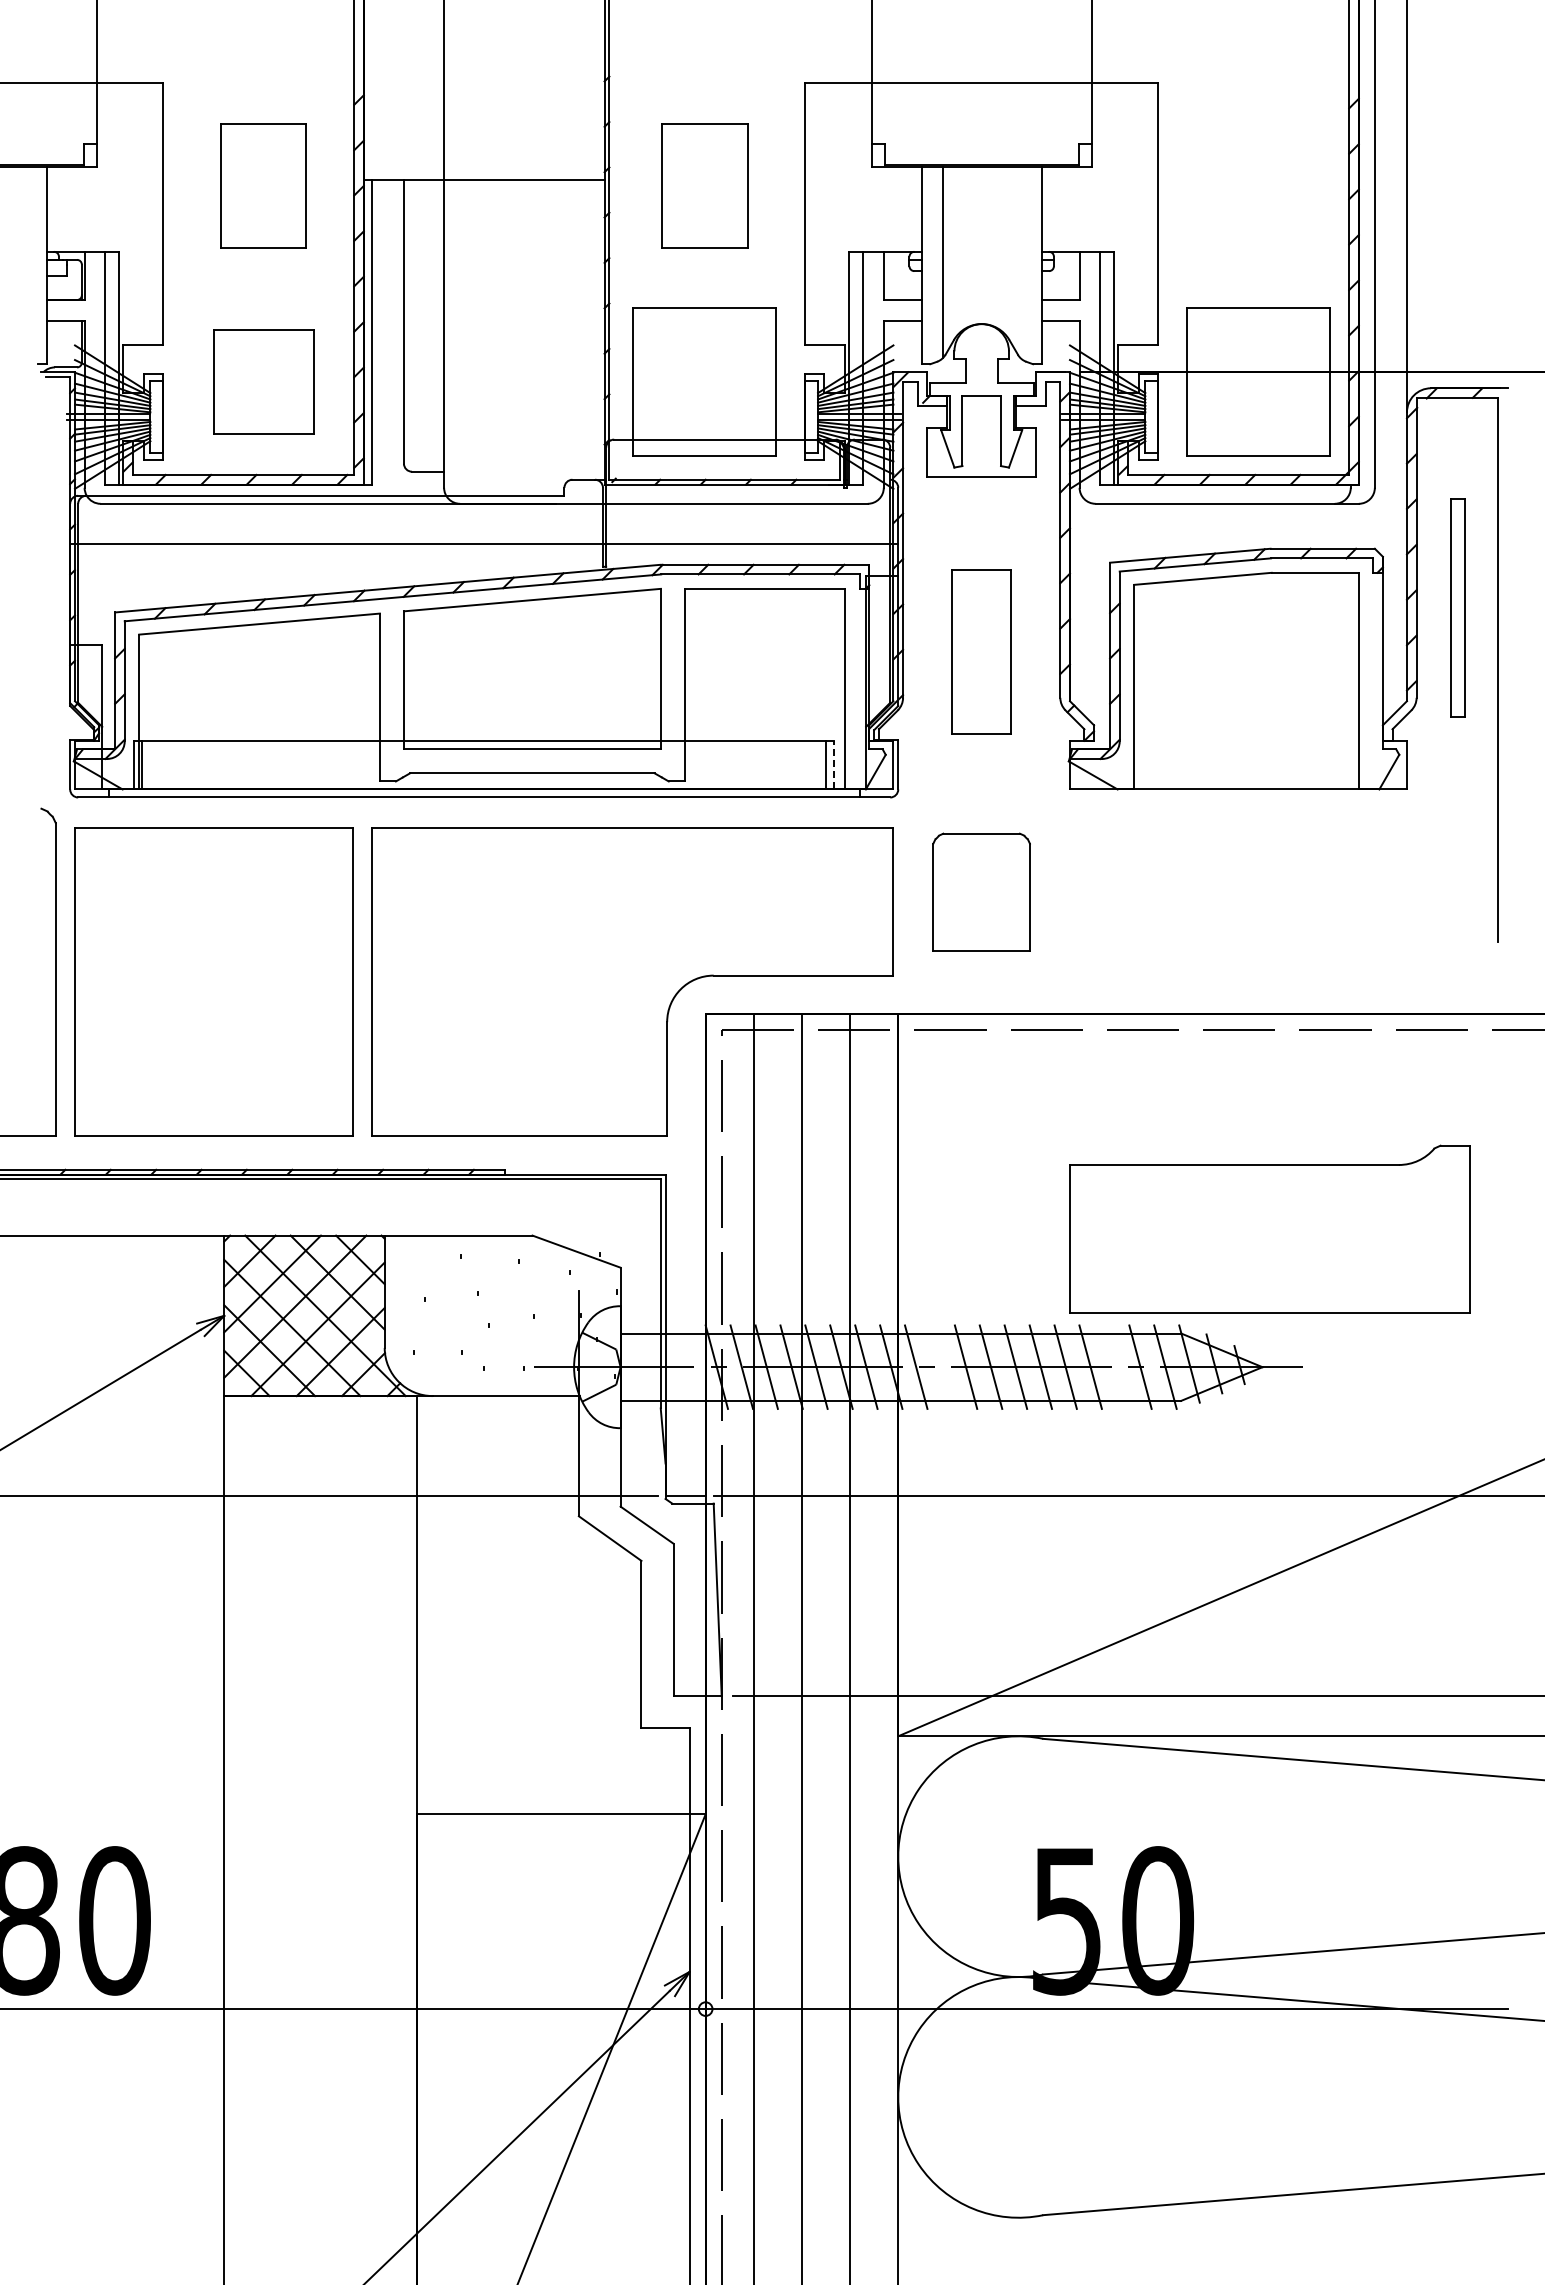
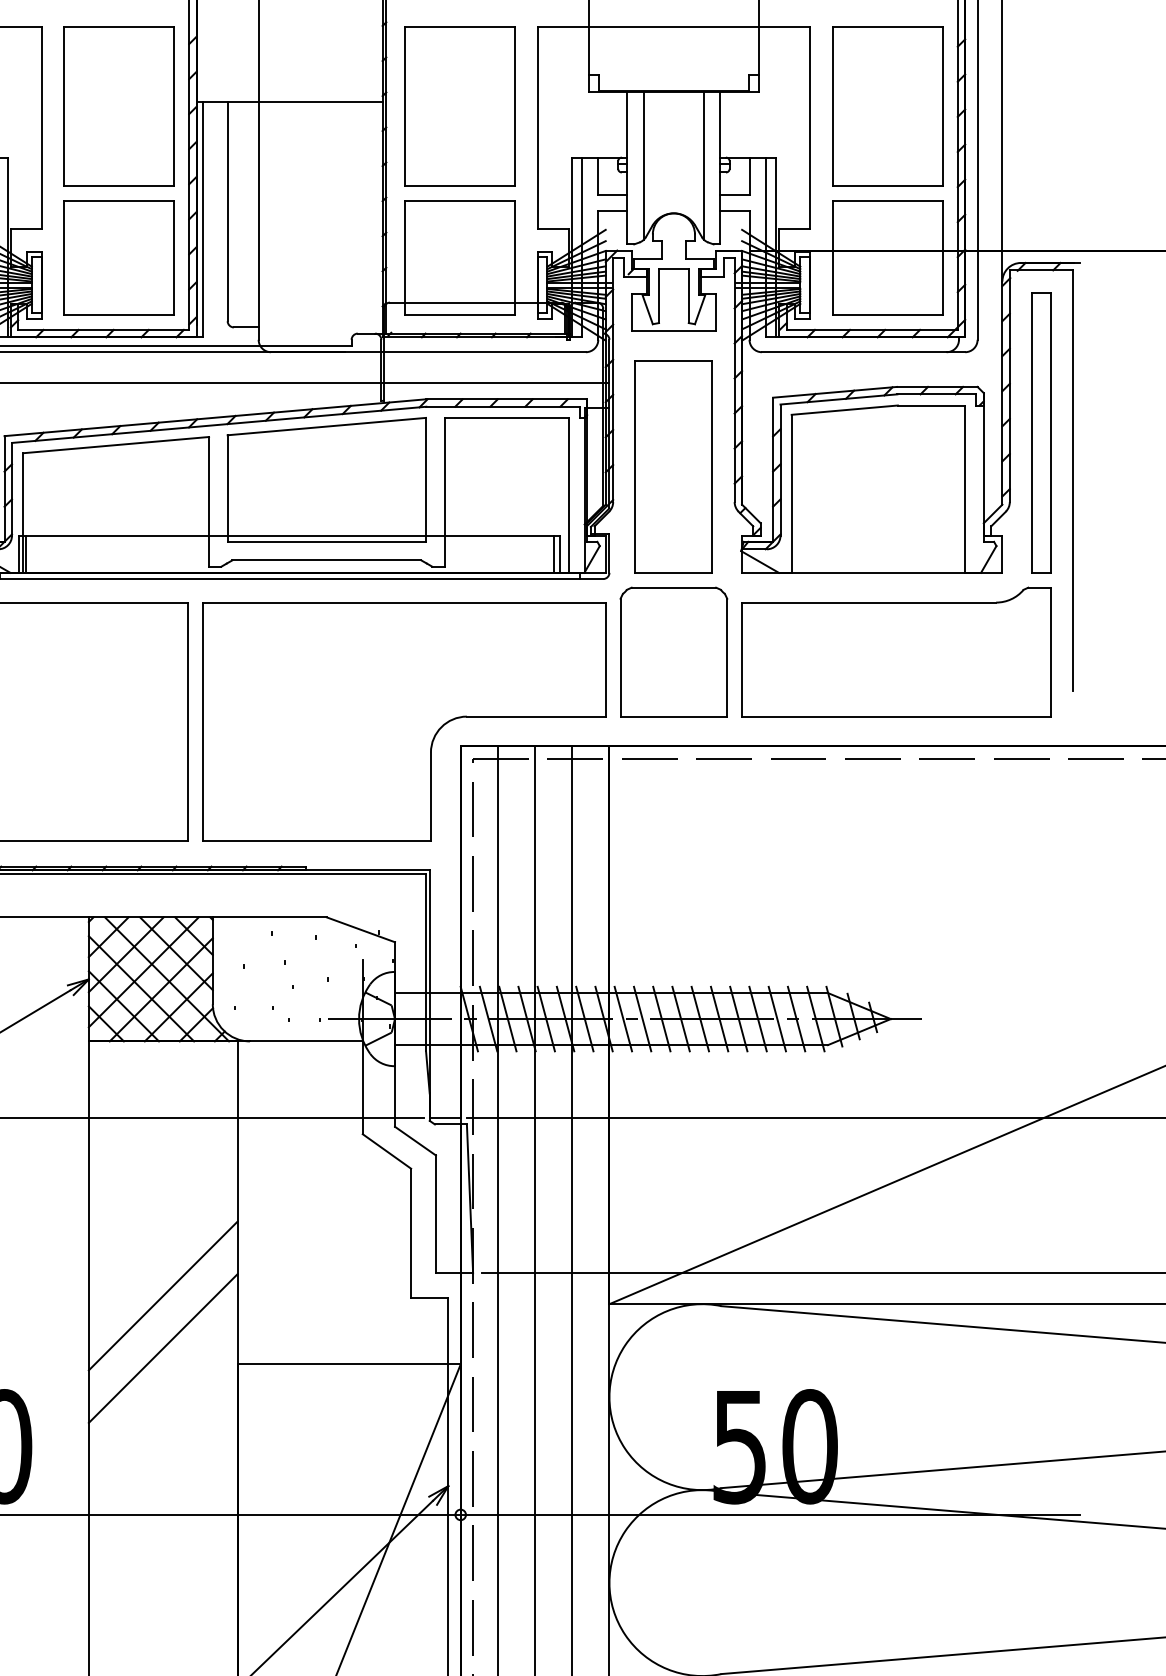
part: (263, 185) -> (119, 106), size x1.67
part: (704, 185) -> (459, 106), size x1.67
part: (1258, 185) -> (887, 106), added
line: (1020, 262) -> (703, 165), added
part: (263, 381) -> (119, 257), size x1.43
part: (1457, 607) -> (1041, 432), size x1.67
part: (981, 651) -> (673, 466), size x1.67
line: (834, 764) -> (560, 553), dashed -> solid
part: (981, 891) -> (673, 651), size x1.43
part: (1269, 1228) -> (896, 651), moved
line: (941, 1366) -> (642, 1018), added
line: (1115, 1366) -> (777, 1018), added
line: (320, 1725) -> (163, 1295), added
line: (320, 1793) -> (163, 1348), added

